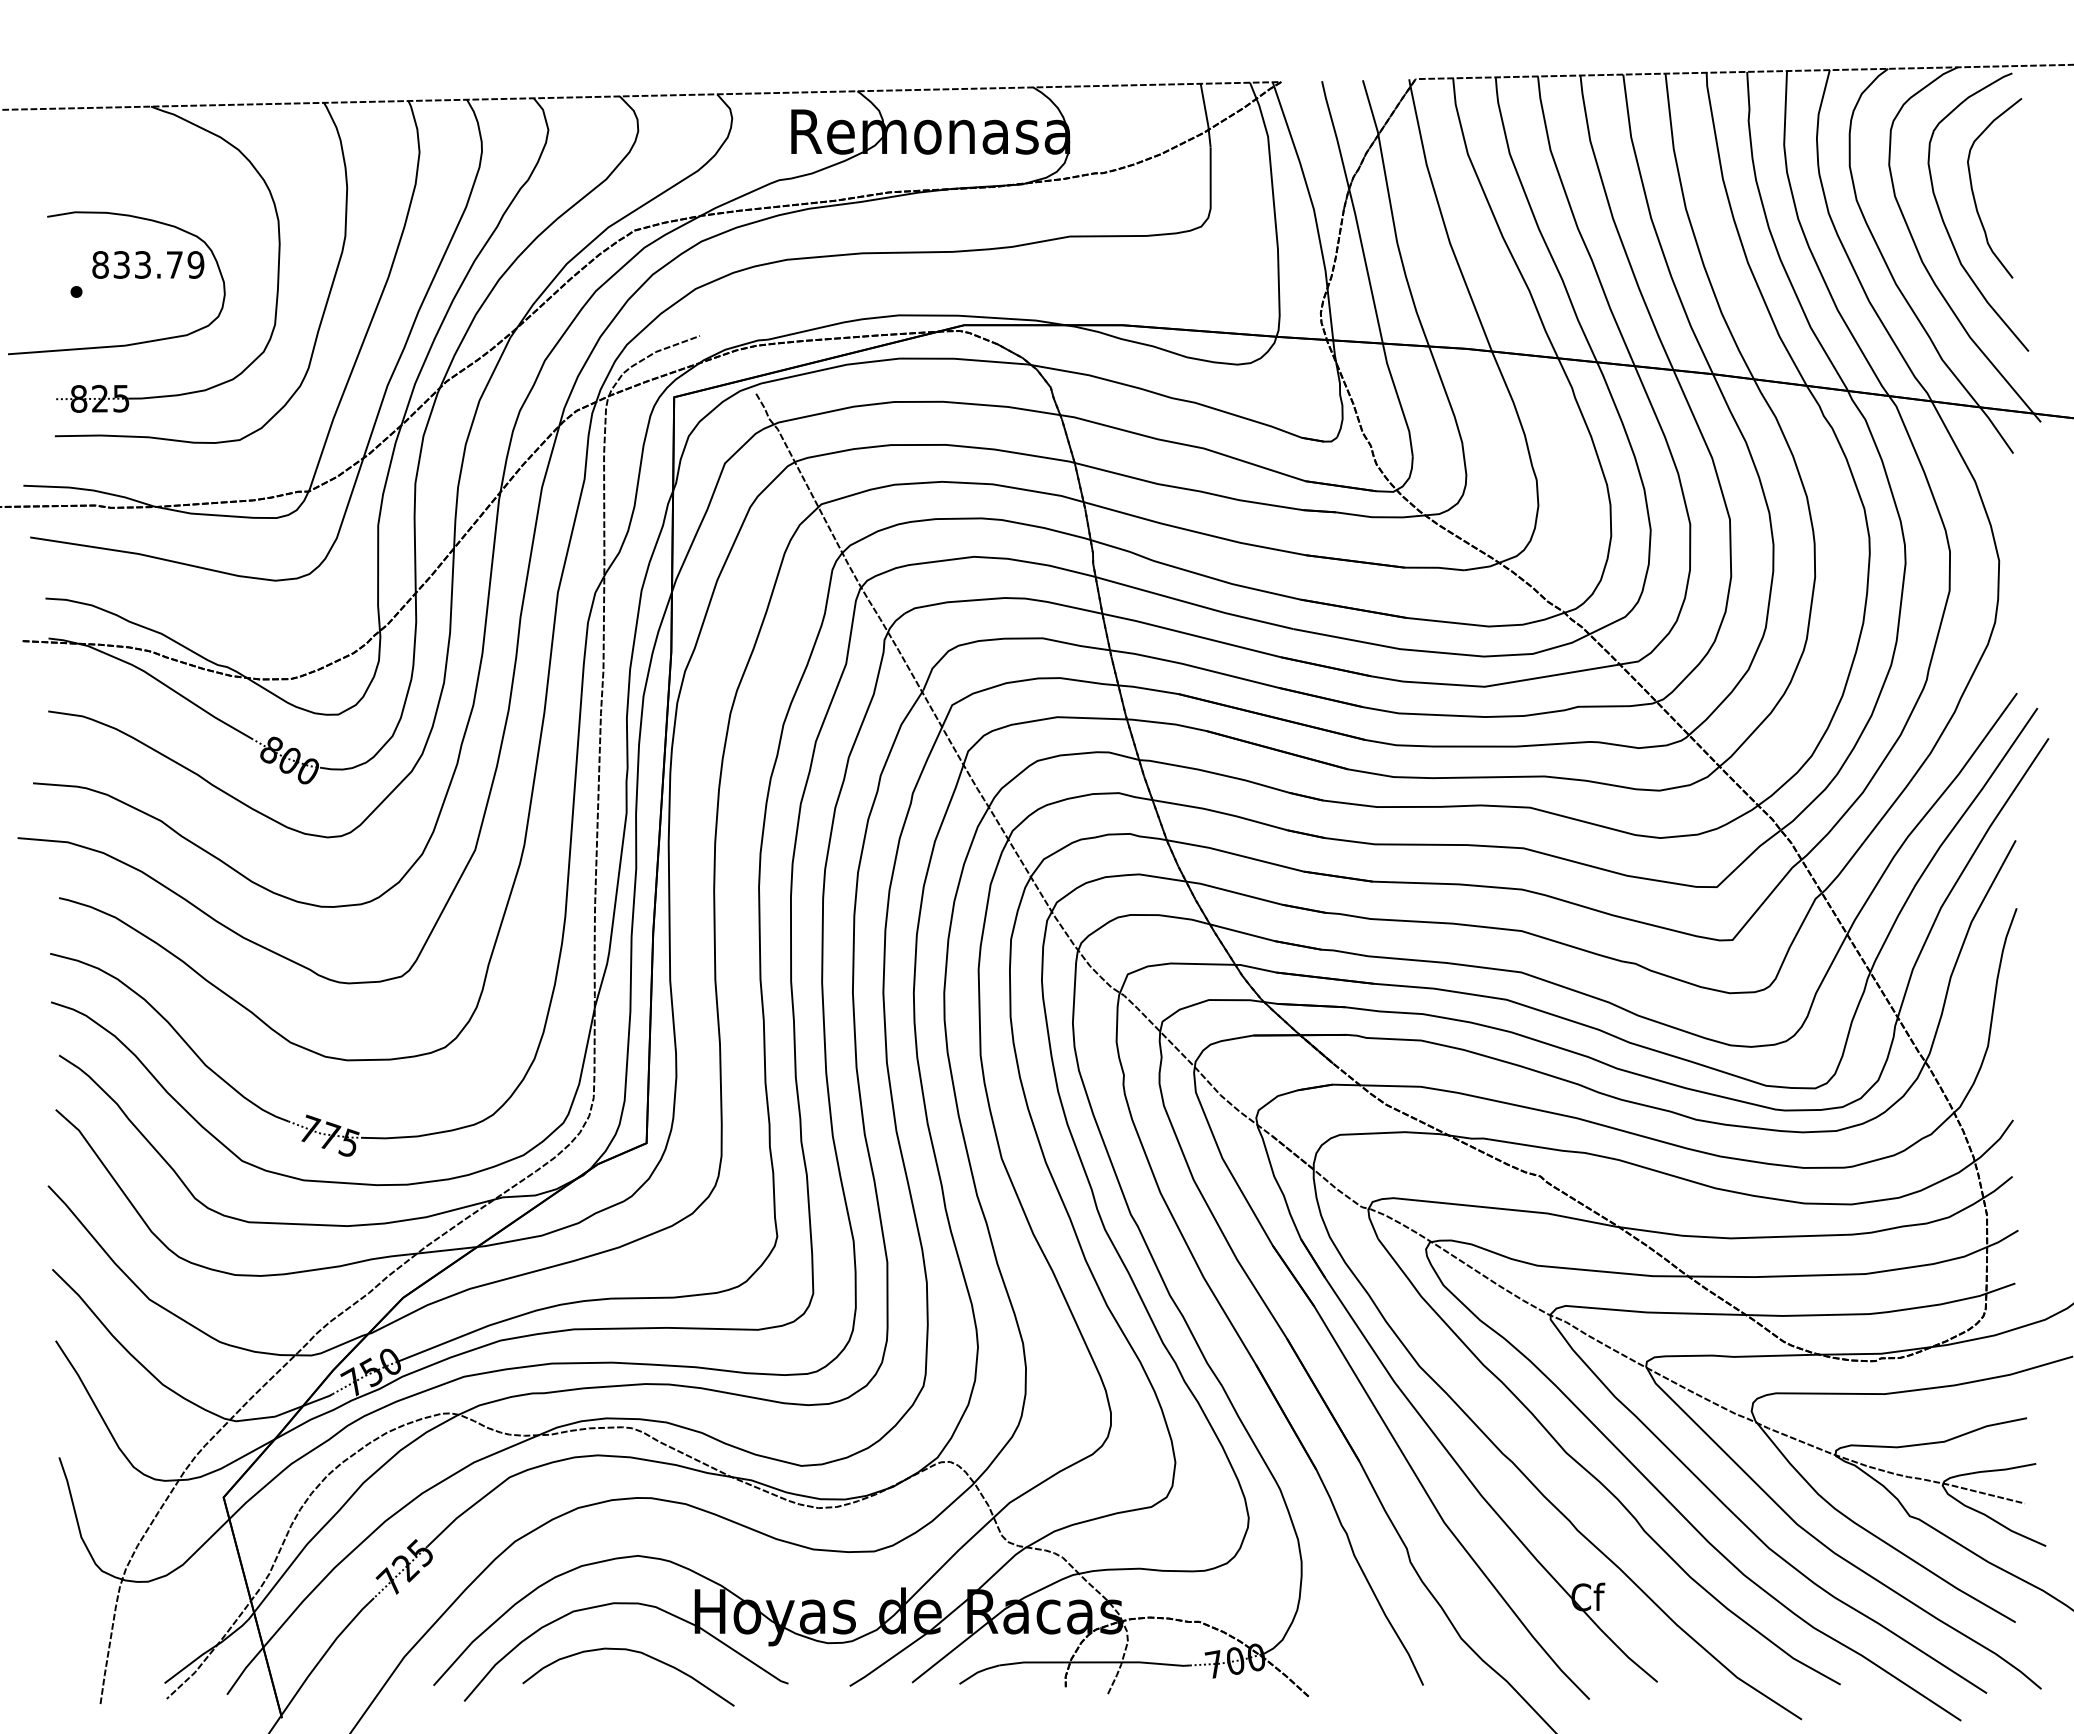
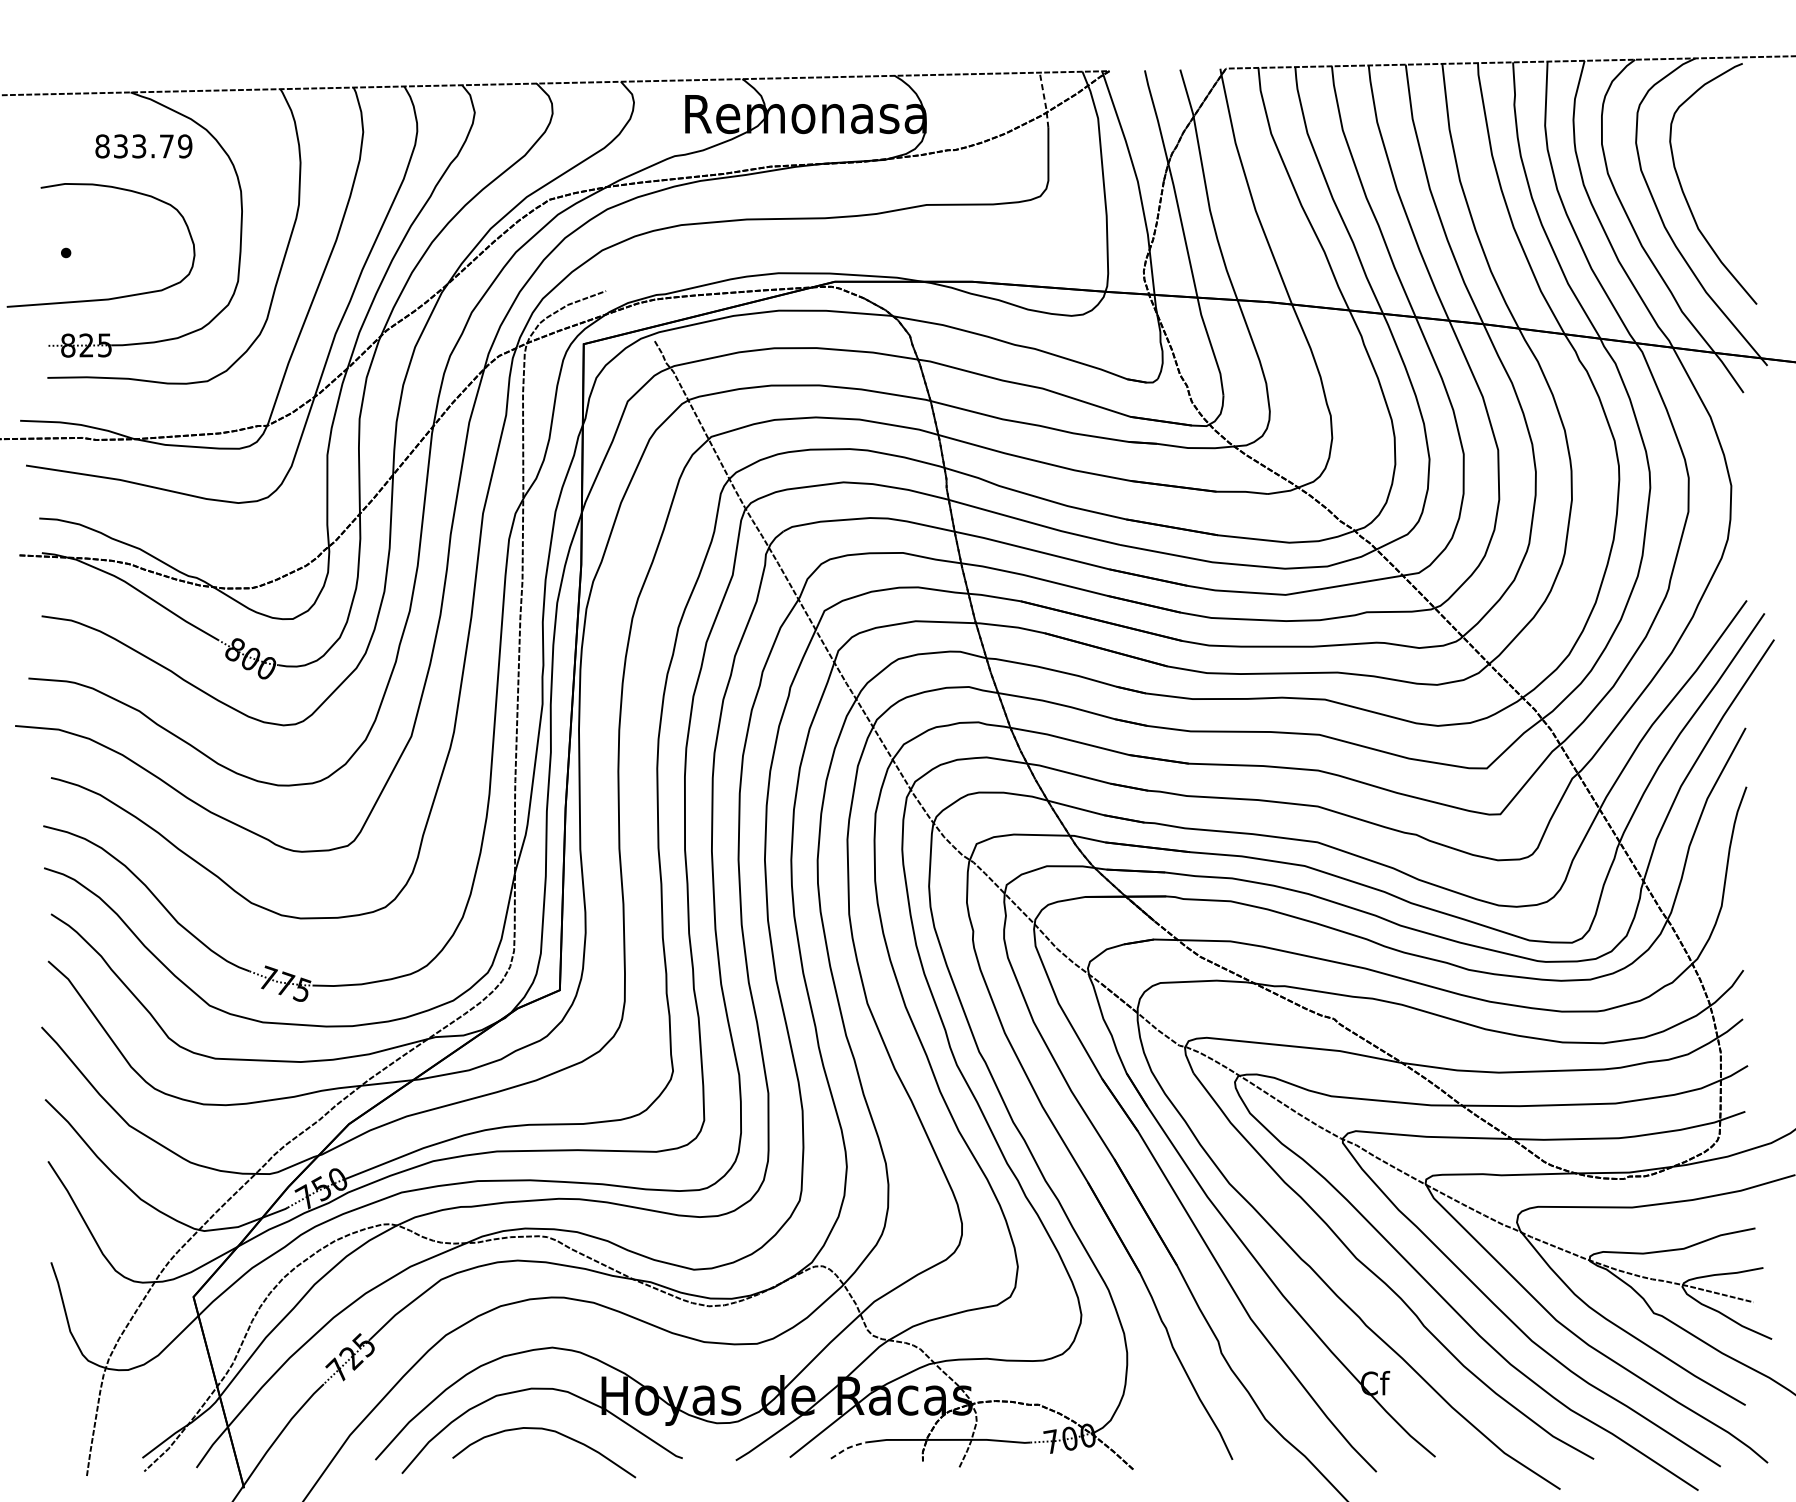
line: (1206, 115) -> (1044, 100), solid -> dashed
curve: (1974, 194) -> (1709, 168), removed
text: (148, 264) -> (144, 146), moved
line: (978, 1672) -> (847, 1448), solid -> dashed

